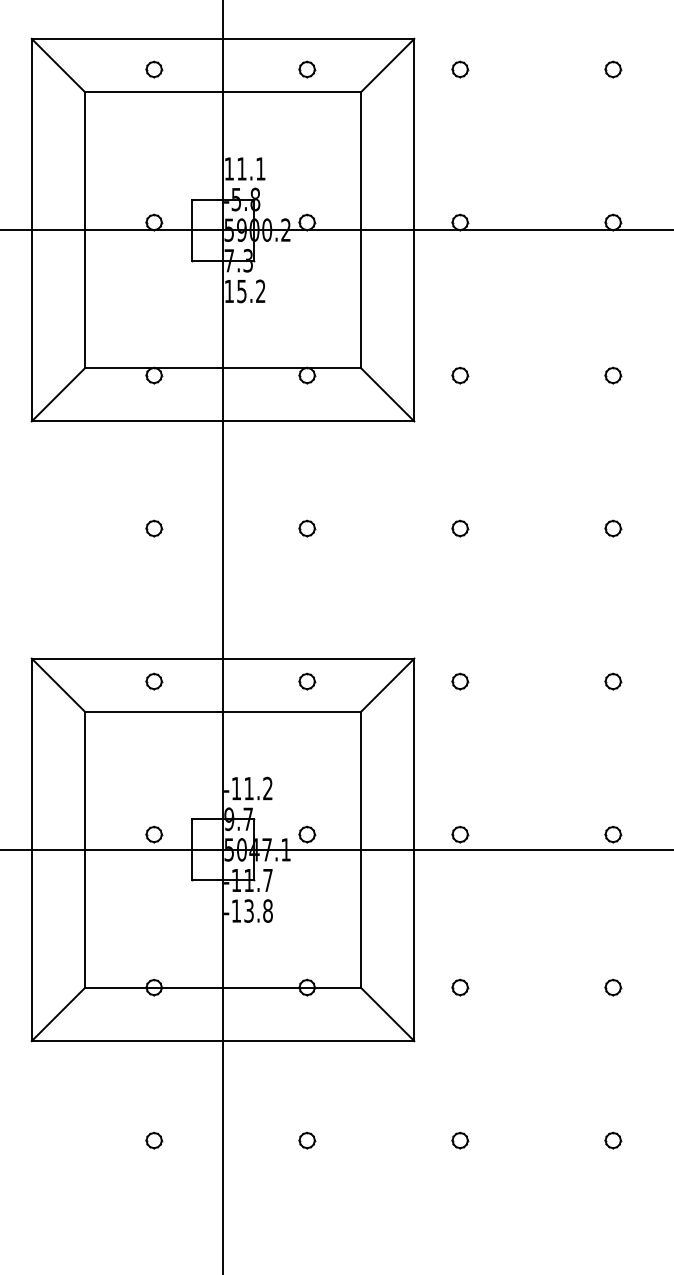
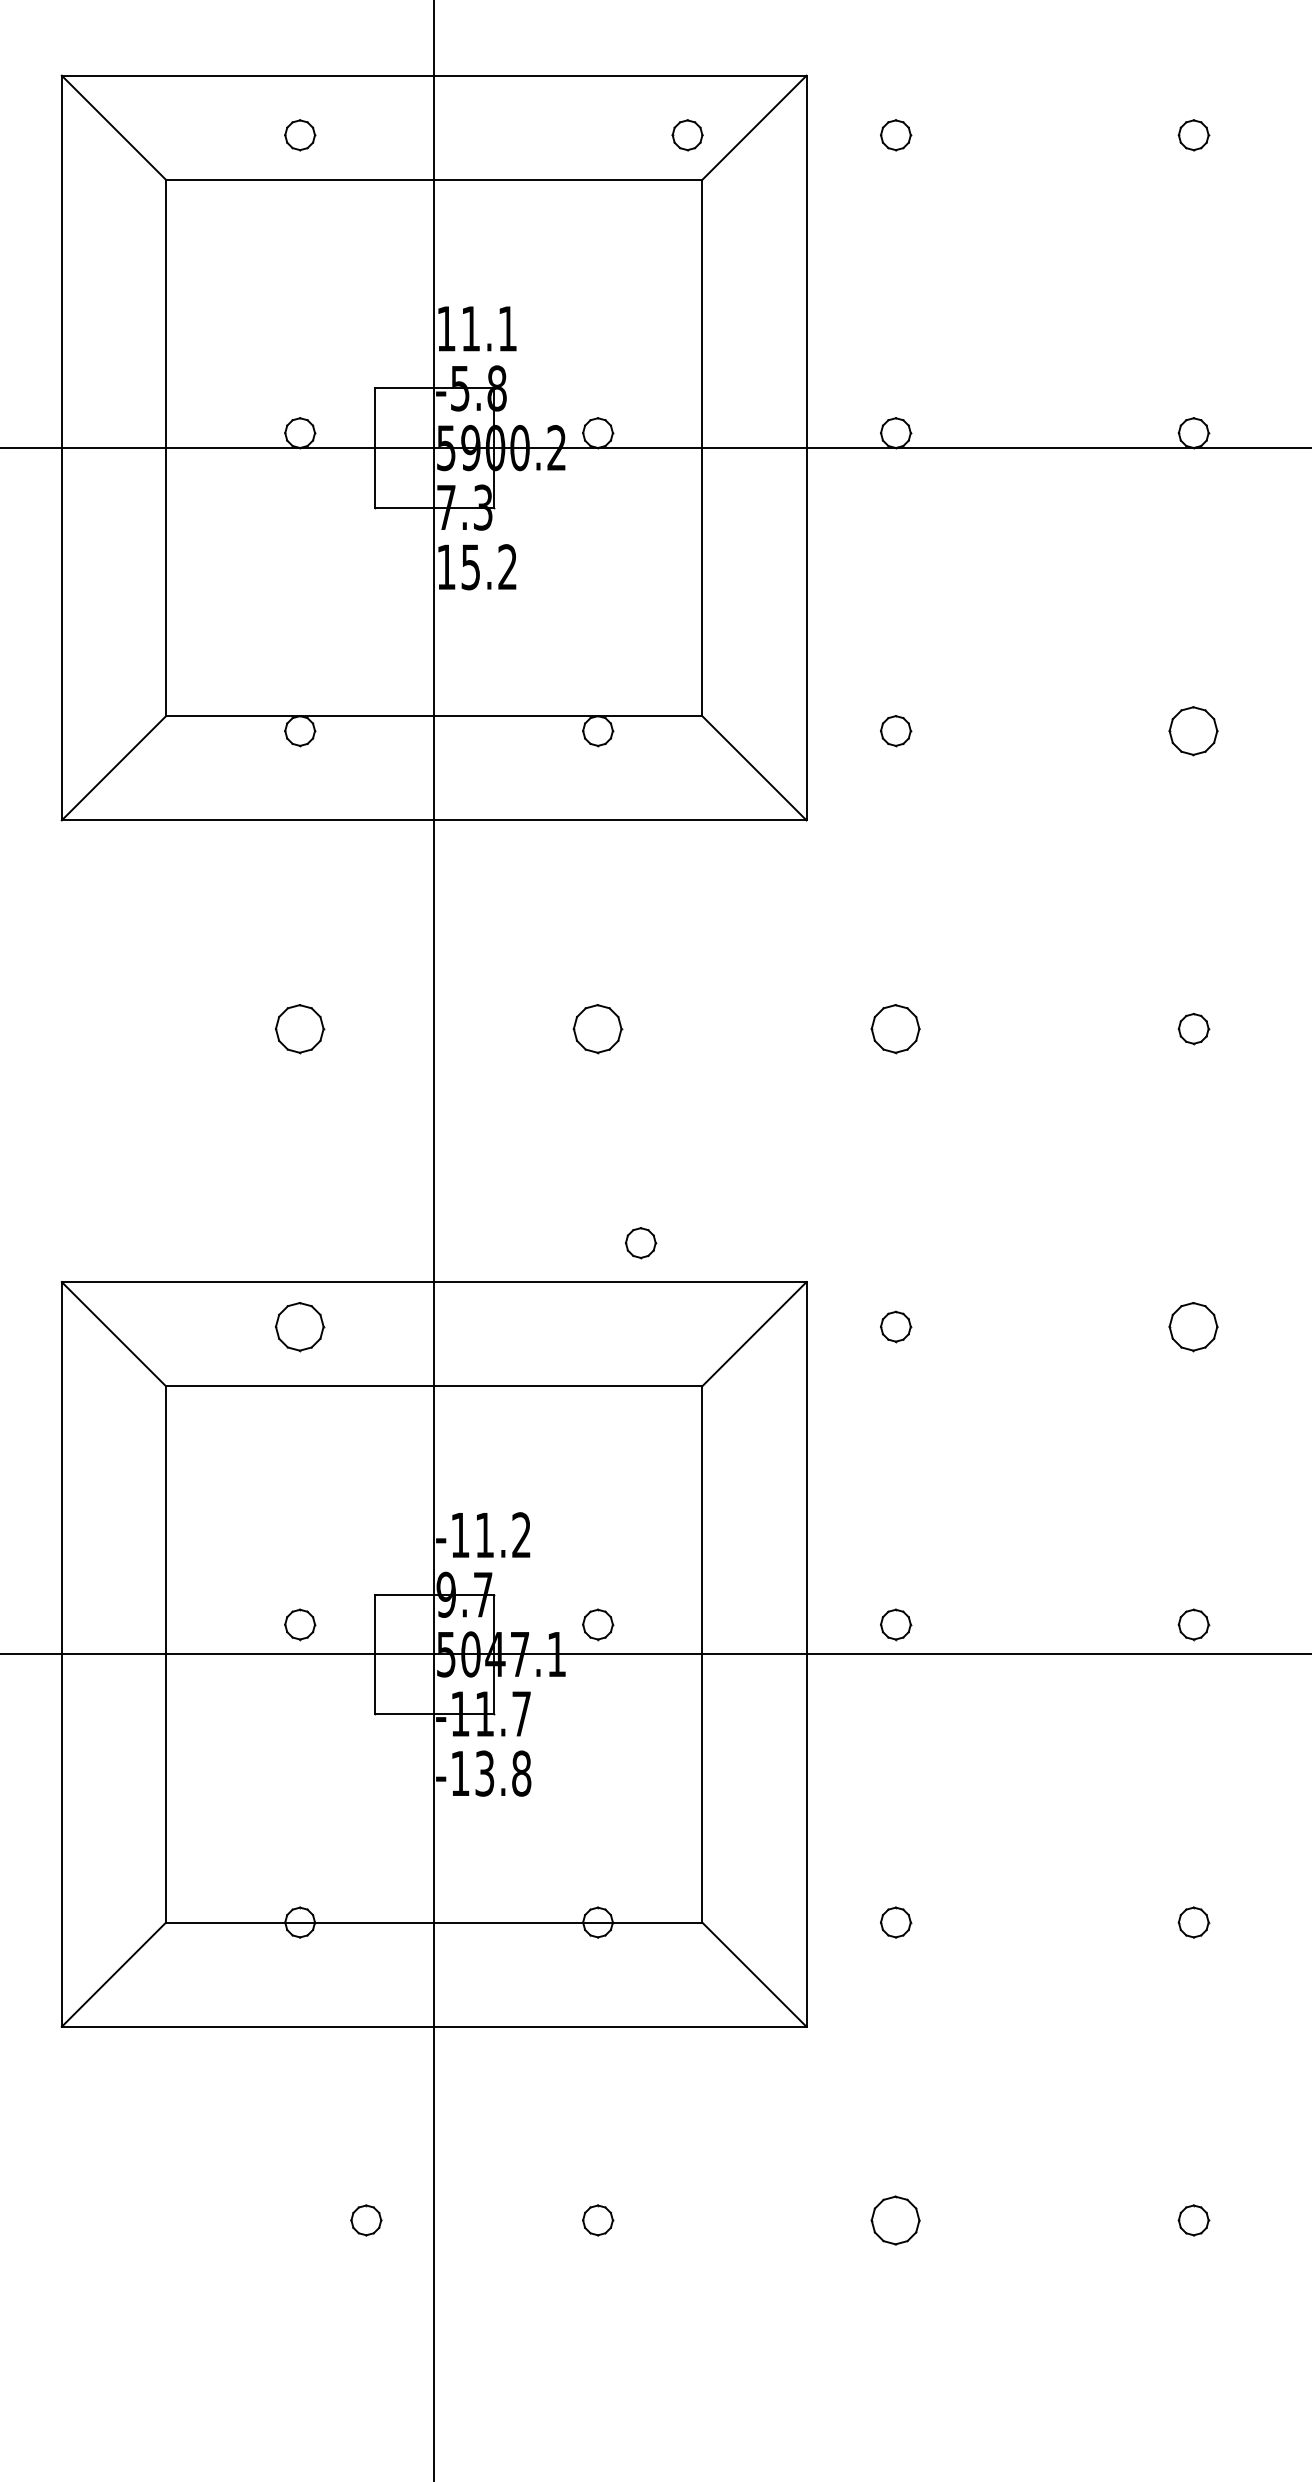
part: (307, 69) -> (688, 135), moved
part: (613, 375) -> (1194, 730), size x1.6
part: (154, 528) -> (300, 1028), size x1.6
part: (307, 528) -> (598, 1028), size x1.6
part: (460, 528) -> (896, 1028), size x1.6
part: (154, 681) -> (300, 1326), size x1.6
part: (307, 681) -> (641, 1242), moved
part: (613, 681) -> (1194, 1326), size x1.6
part: (154, 1140) -> (366, 2220), moved
part: (460, 1140) -> (896, 2220), size x1.6

